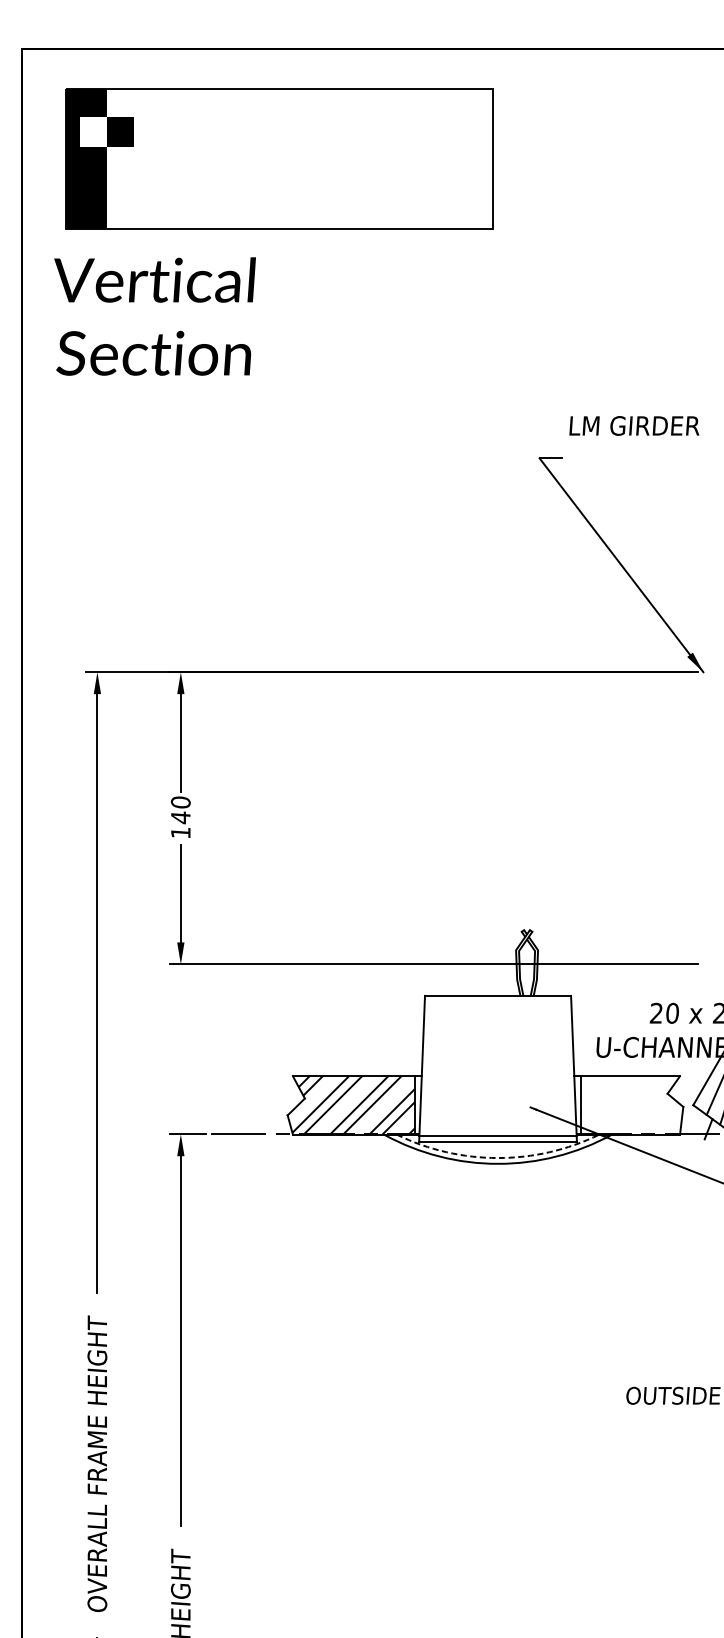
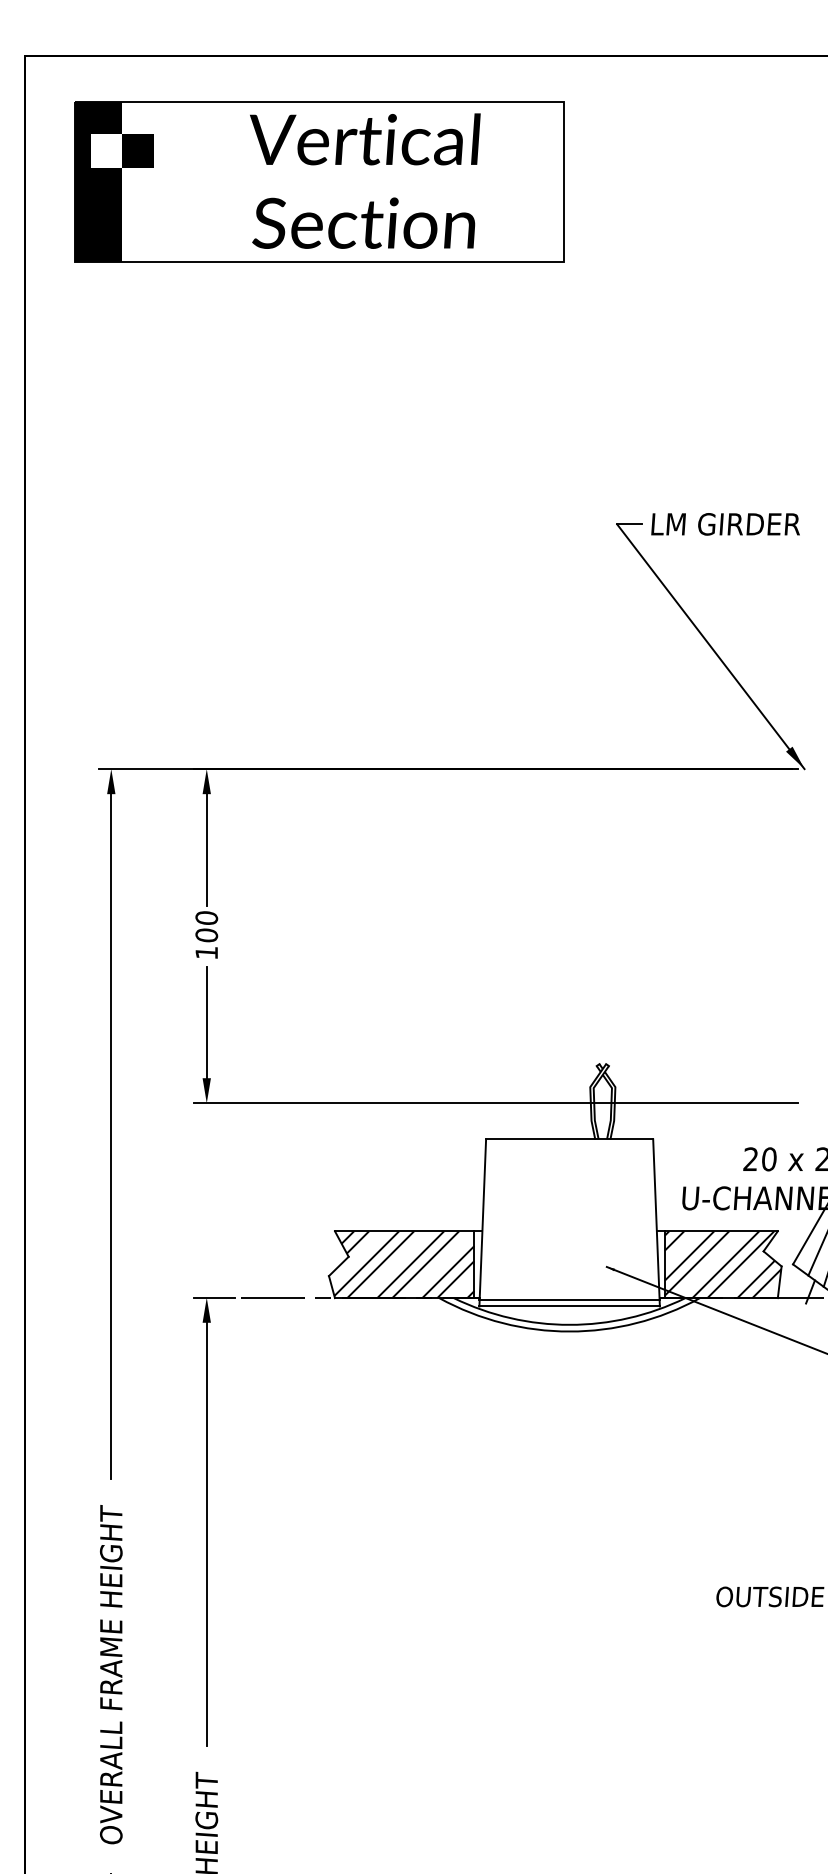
text: (155, 315) -> (365, 180), moved
text: (634, 426) -> (725, 524), moved
text: (180, 817) -> (206, 935), 140 -> 100
hatch: (631, 1105) -> (722, 1264), added
arc: (497, 1157) -> (569, 1324), dashed -> solid

